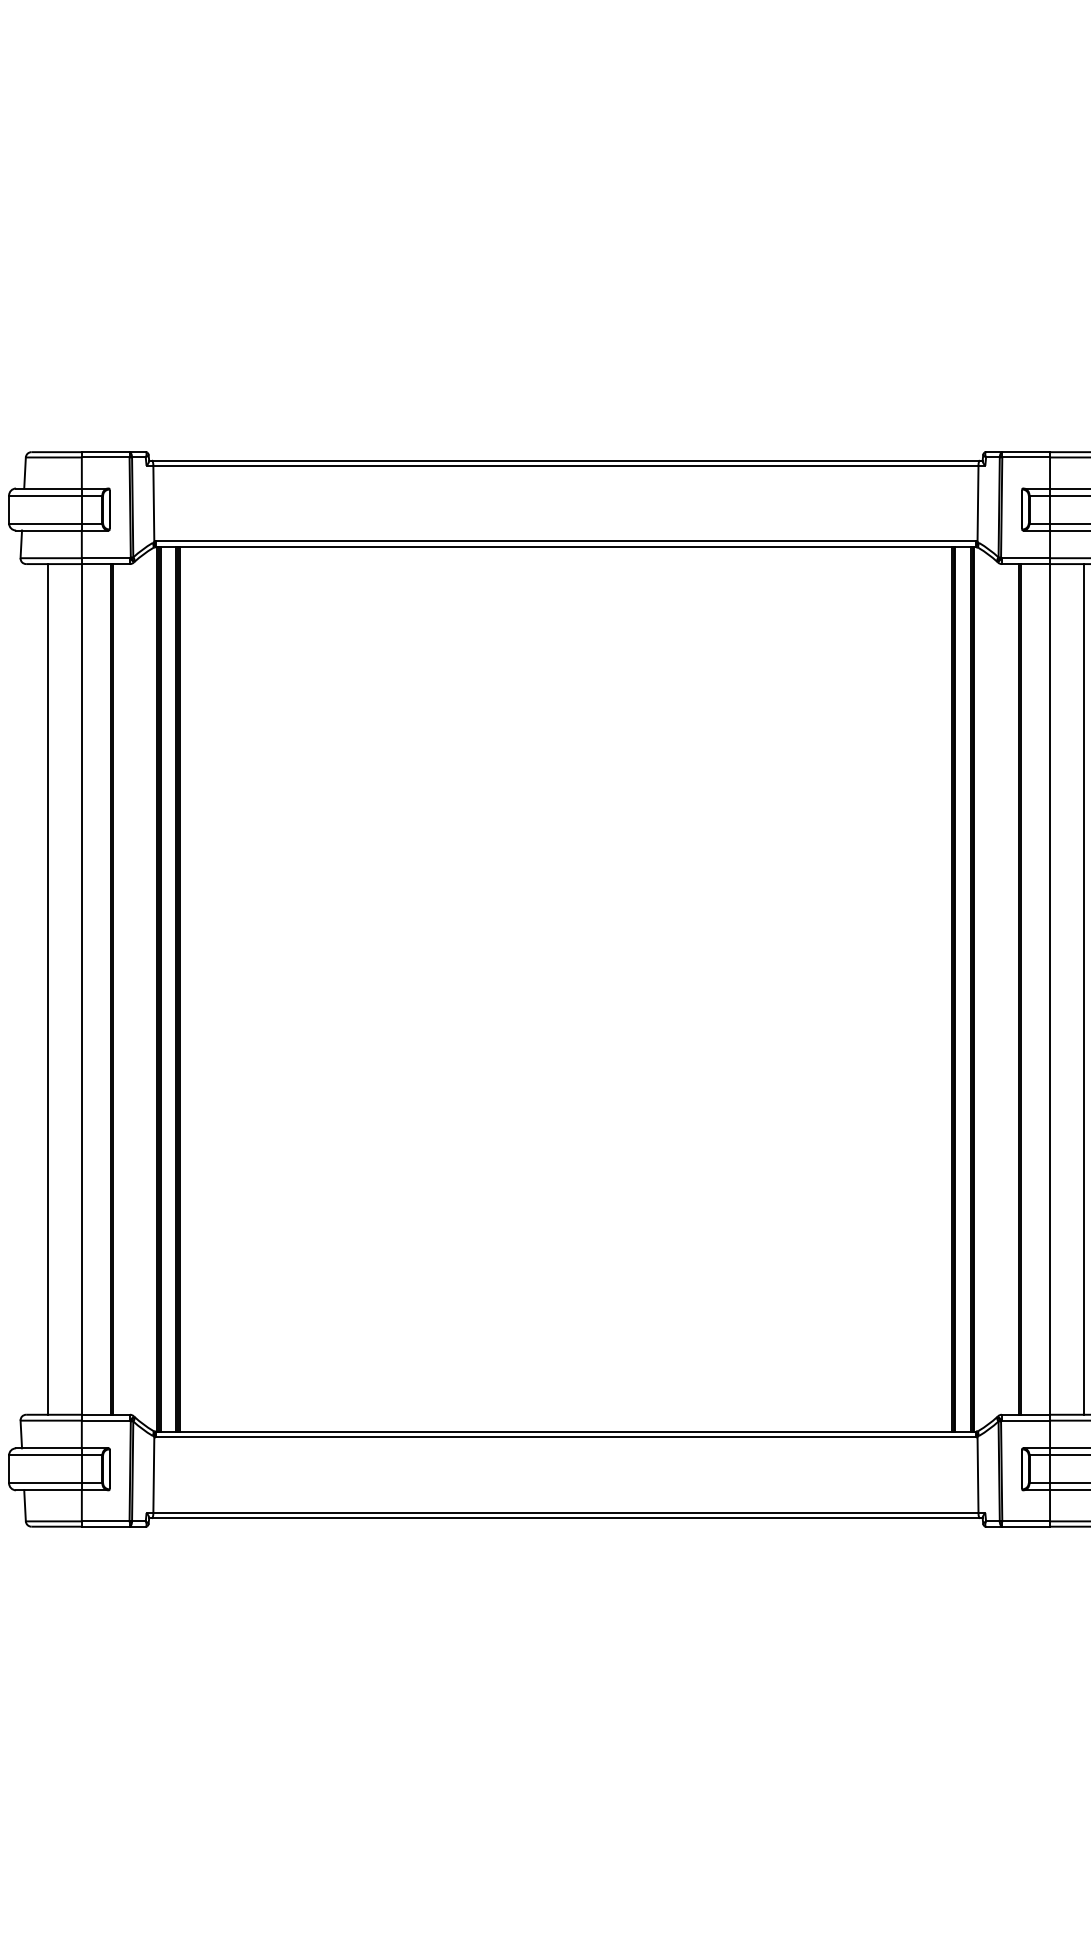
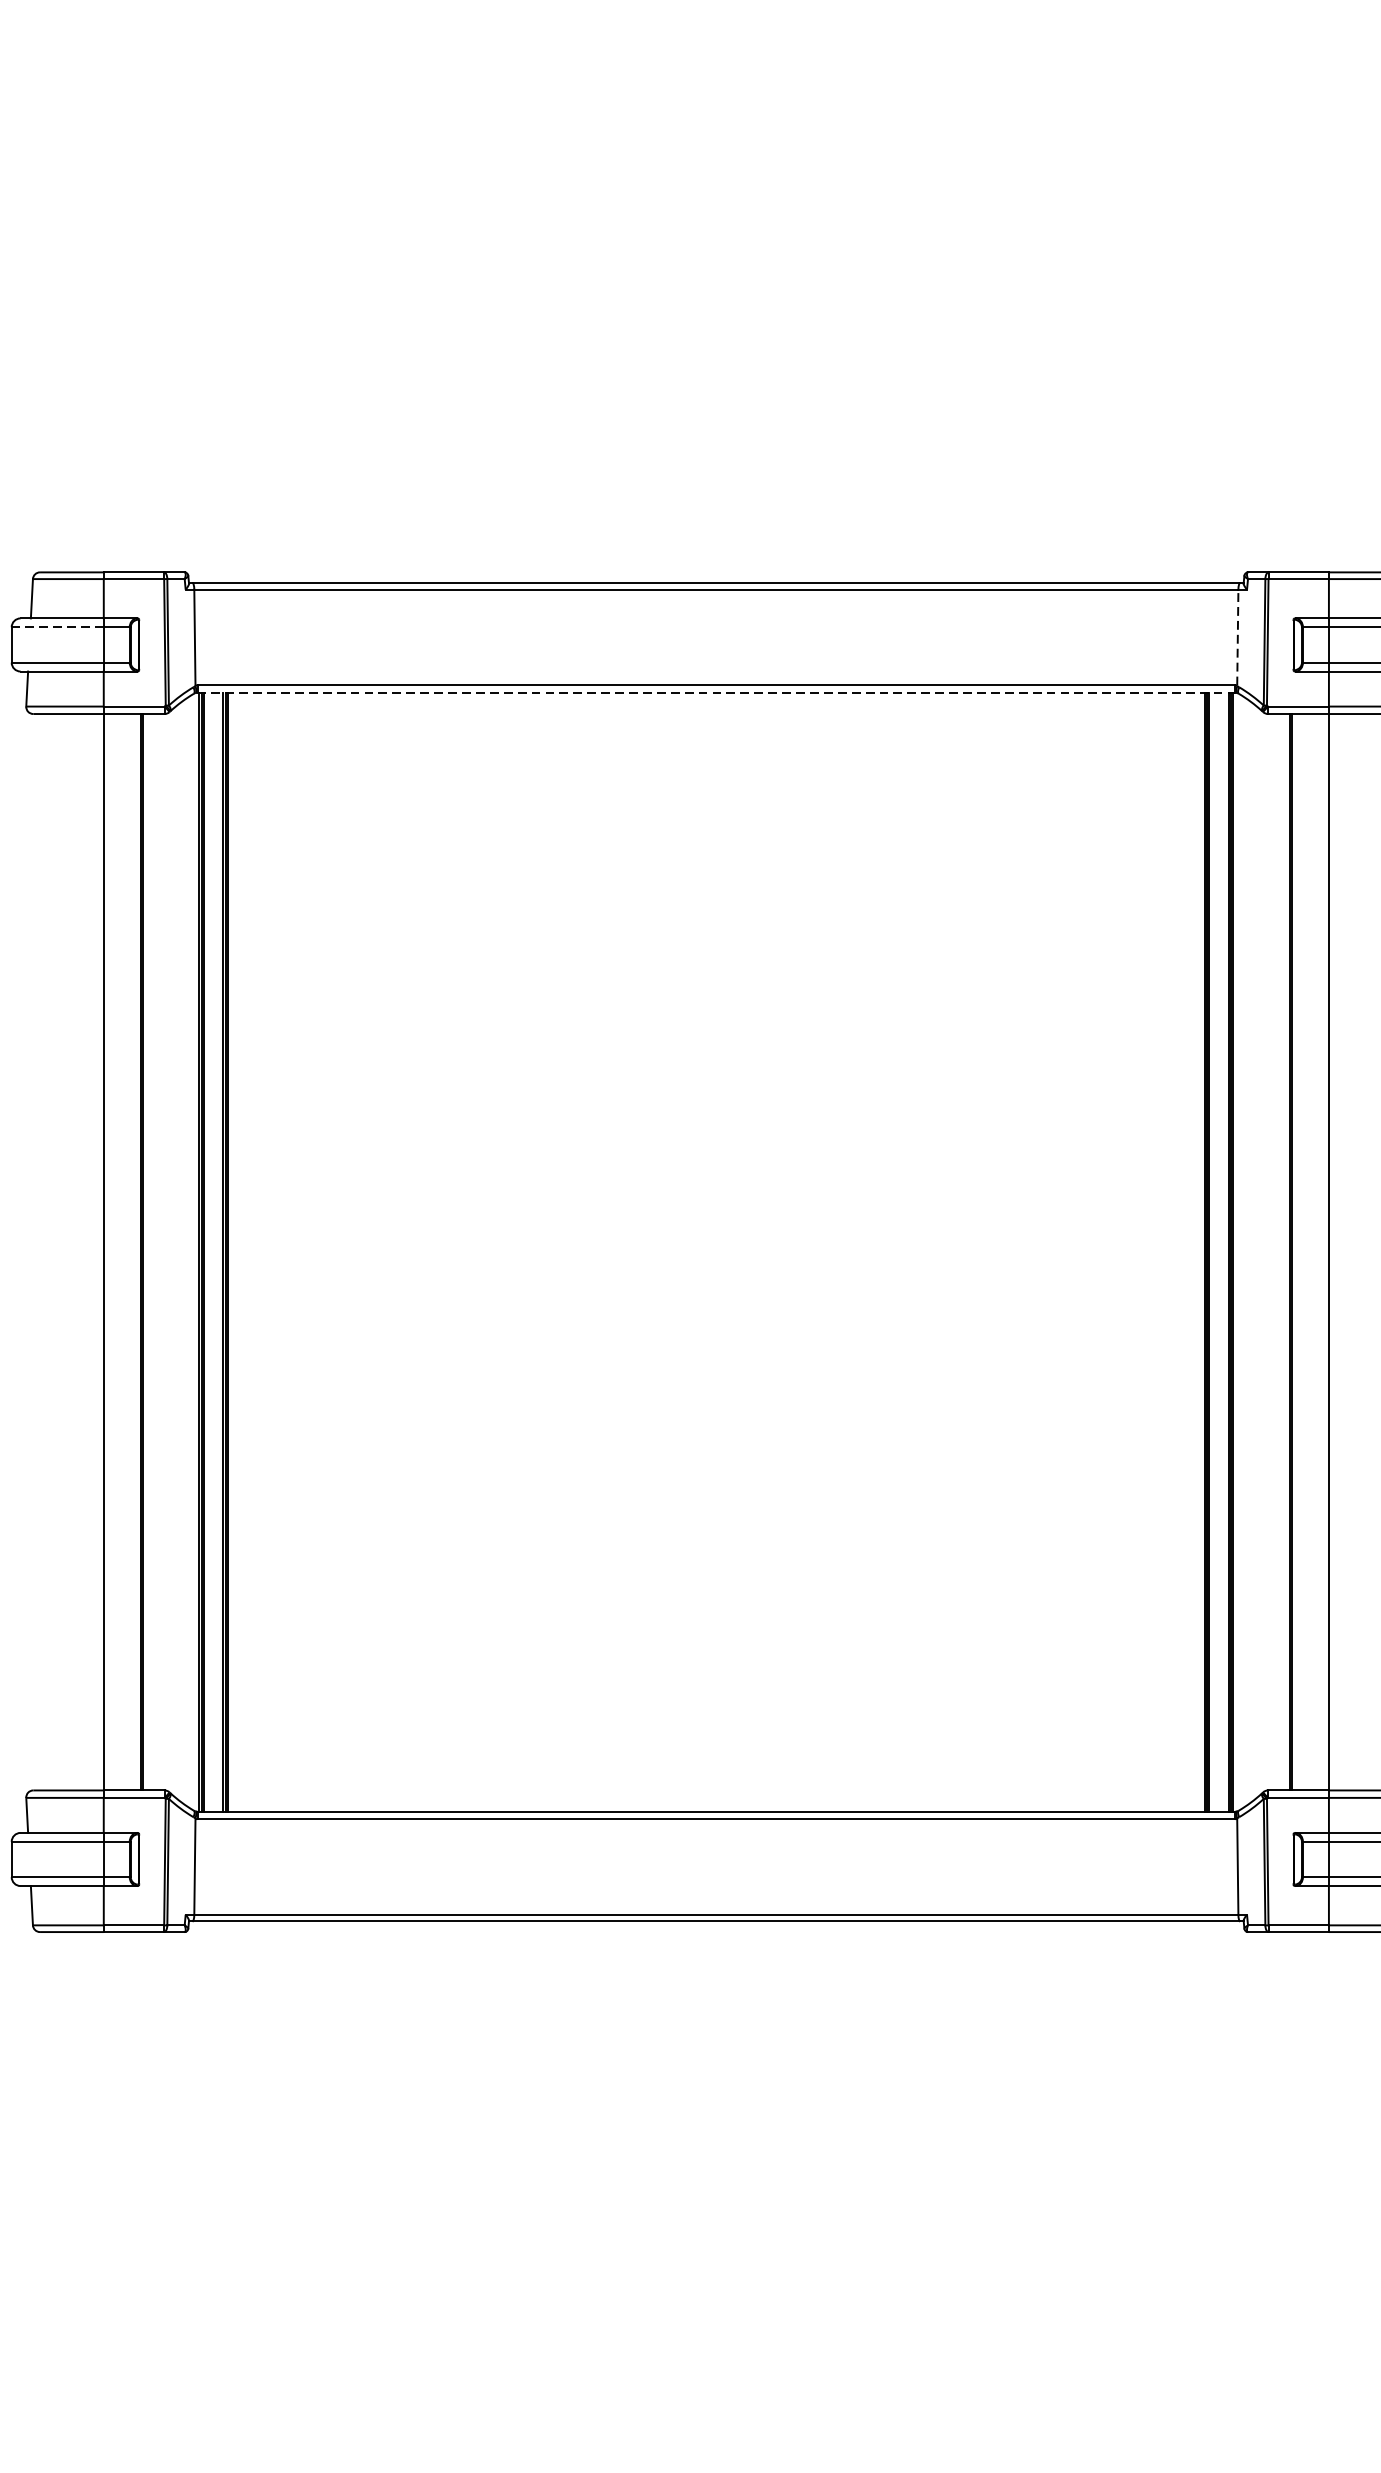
line: (44, 495) -> (56, 627), solid -> dashed
line: (978, 503) -> (1238, 637), solid -> dashed
line: (566, 547) -> (717, 693), solid -> dashed
line: (48, 989) -> (61, 1252), removed
line: (1083, 989) -> (1371, 1252), removed

